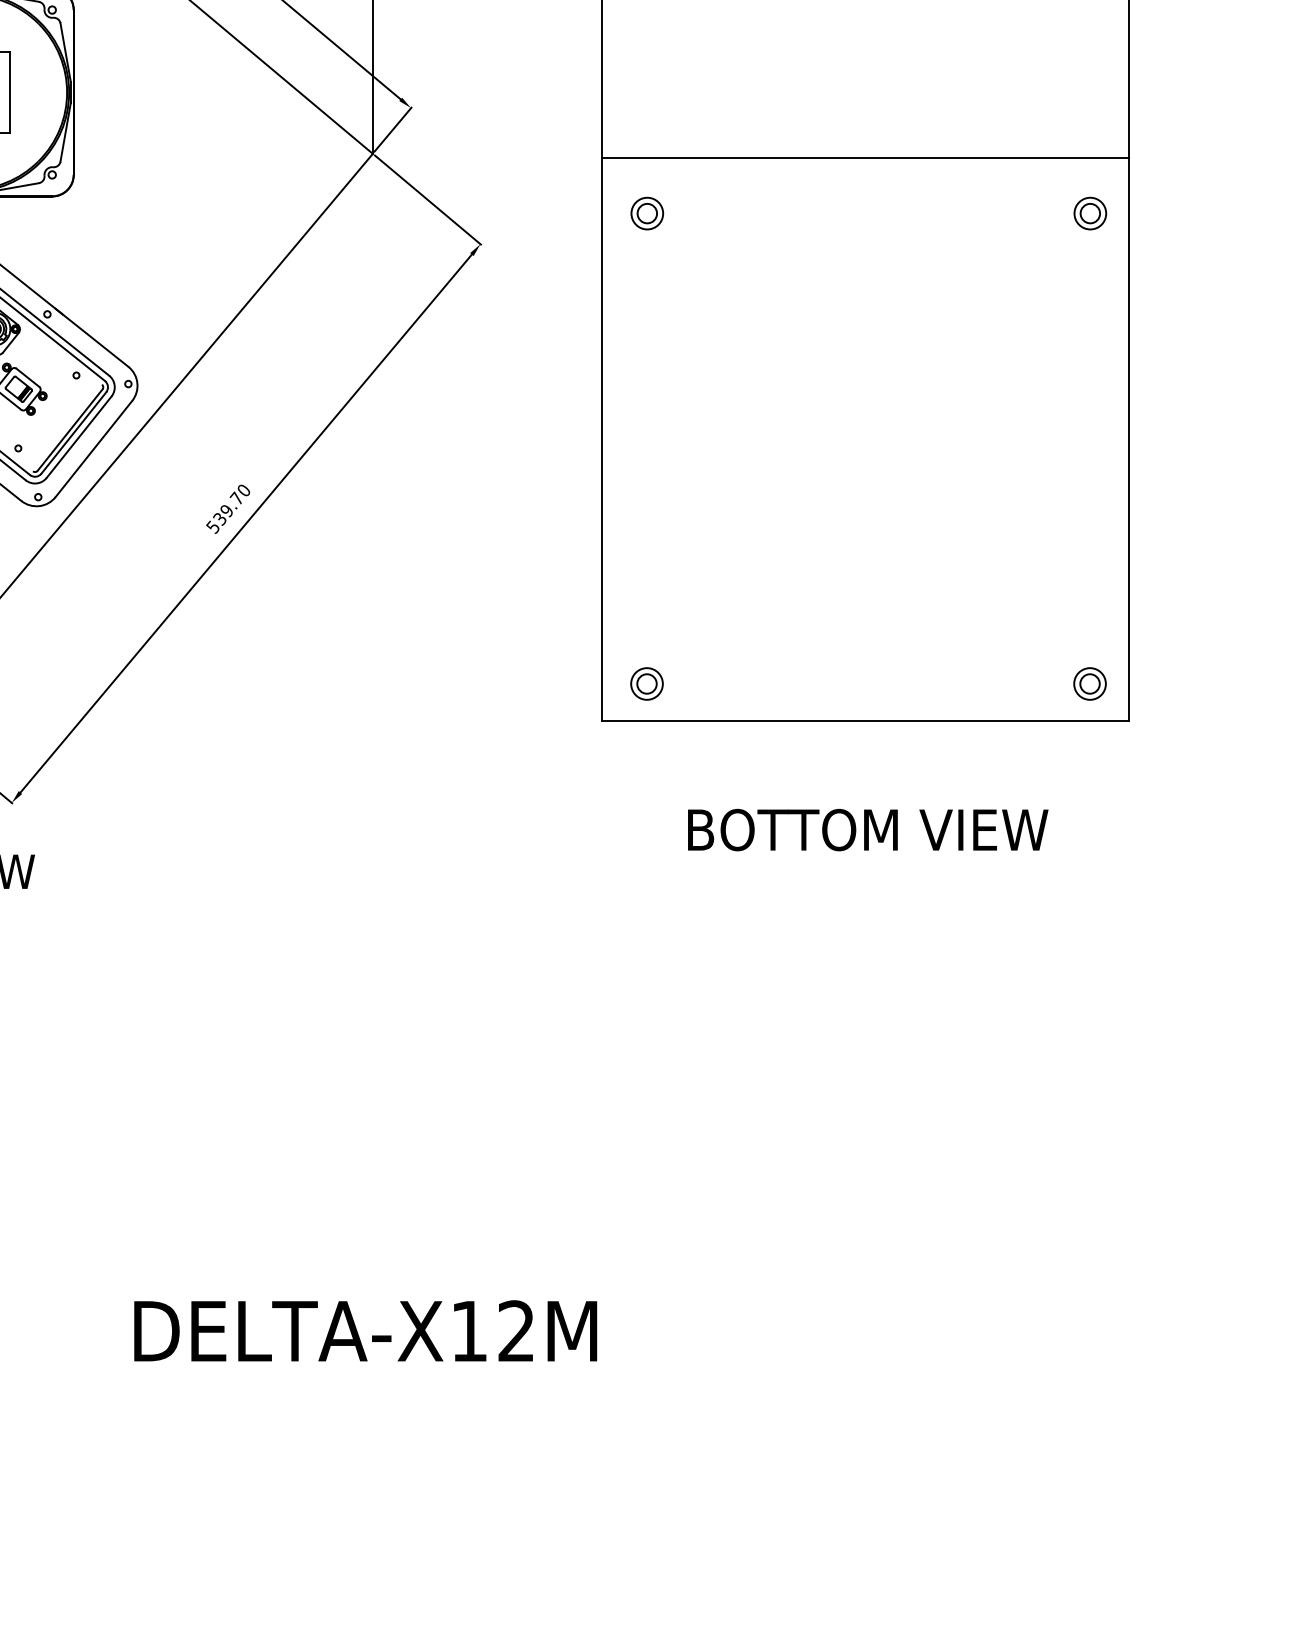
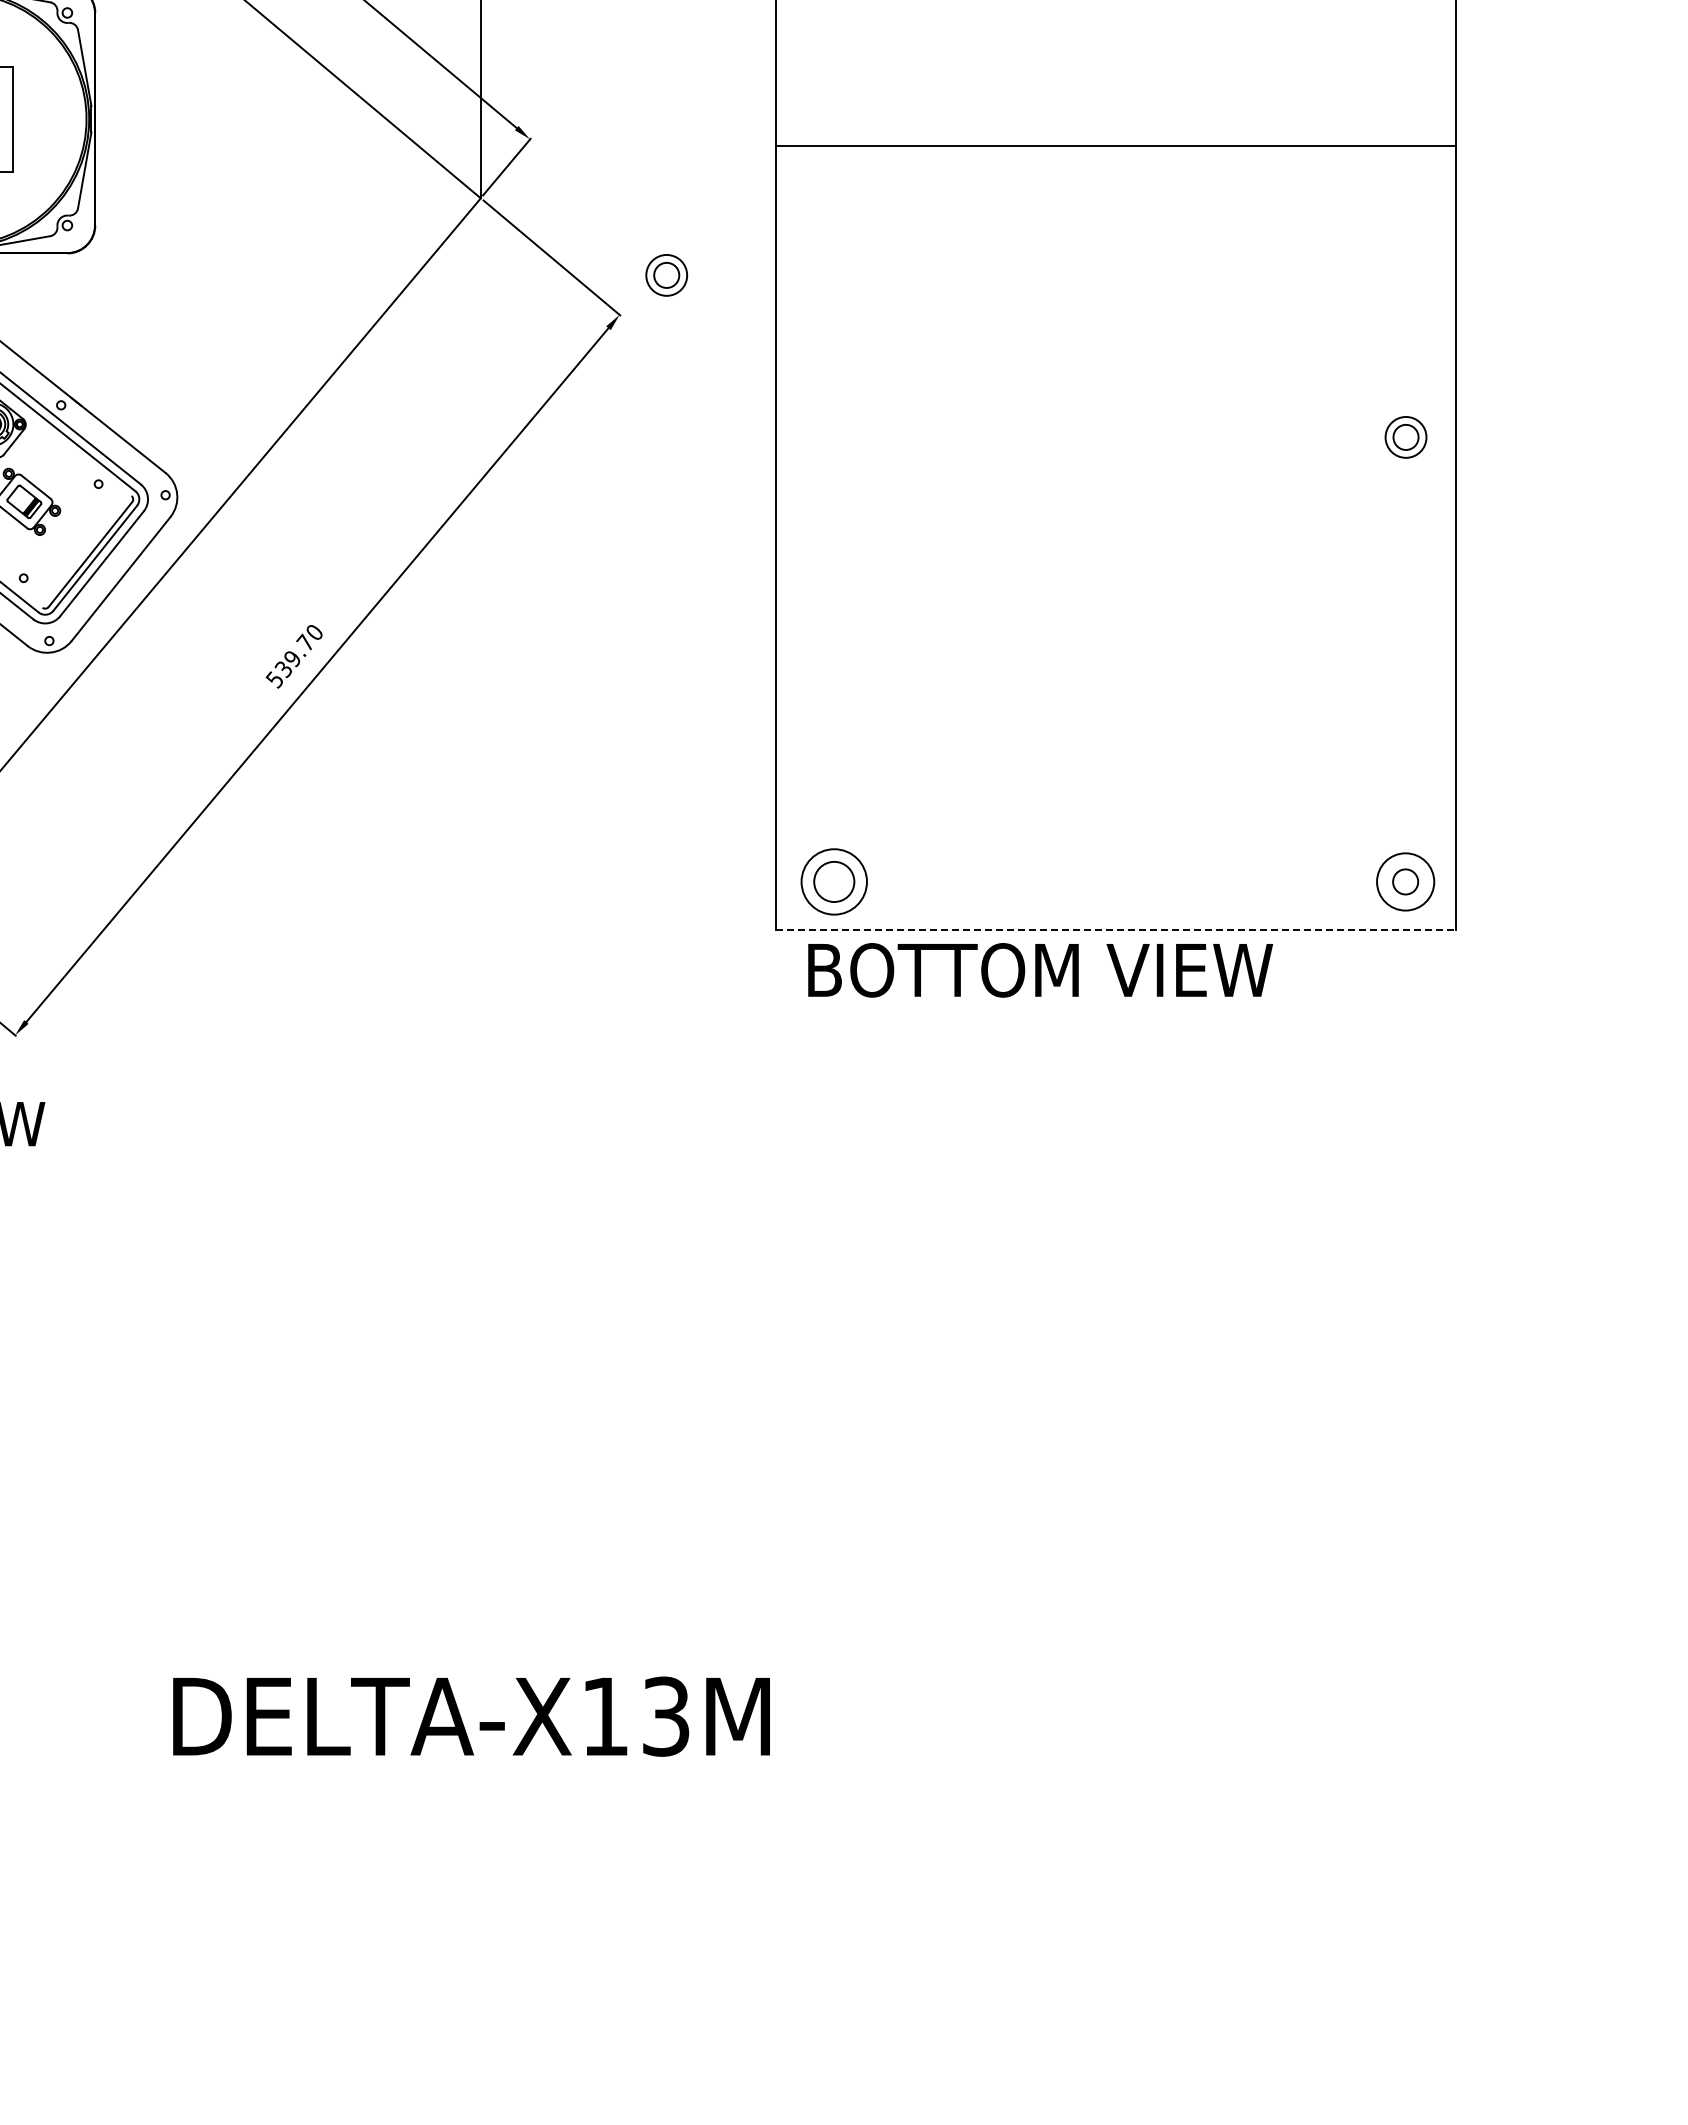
line: (865, 158) -> (1116, 146), moved
part: (647, 213) -> (666, 275), moved
part: (1089, 213) -> (1405, 437), moved
part: (647, 683) -> (834, 881), size x1.6
circle: (1089, 683) -> (1405, 881), size x1.4
line: (865, 720) -> (1115, 929), solid -> dashed
text: (868, 830) -> (1040, 970), moved
text: (516, 1331) -> (666, 1716), DELTA-X12M -> DELTA-X13M

